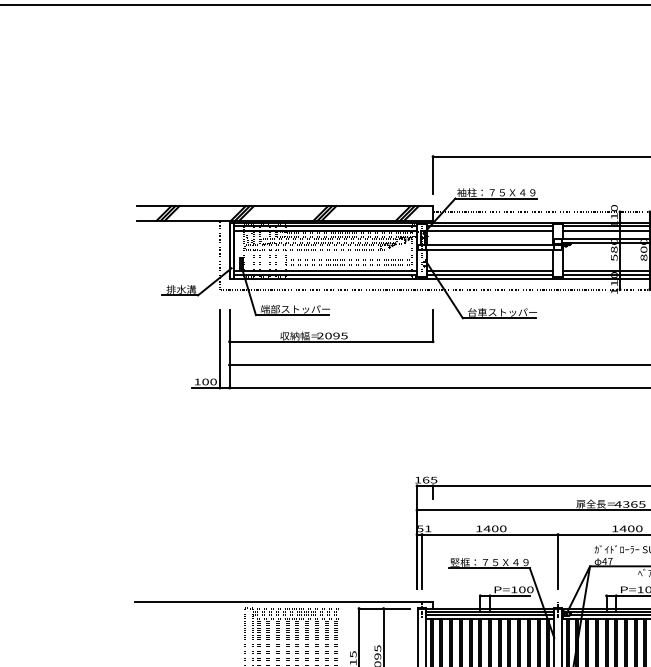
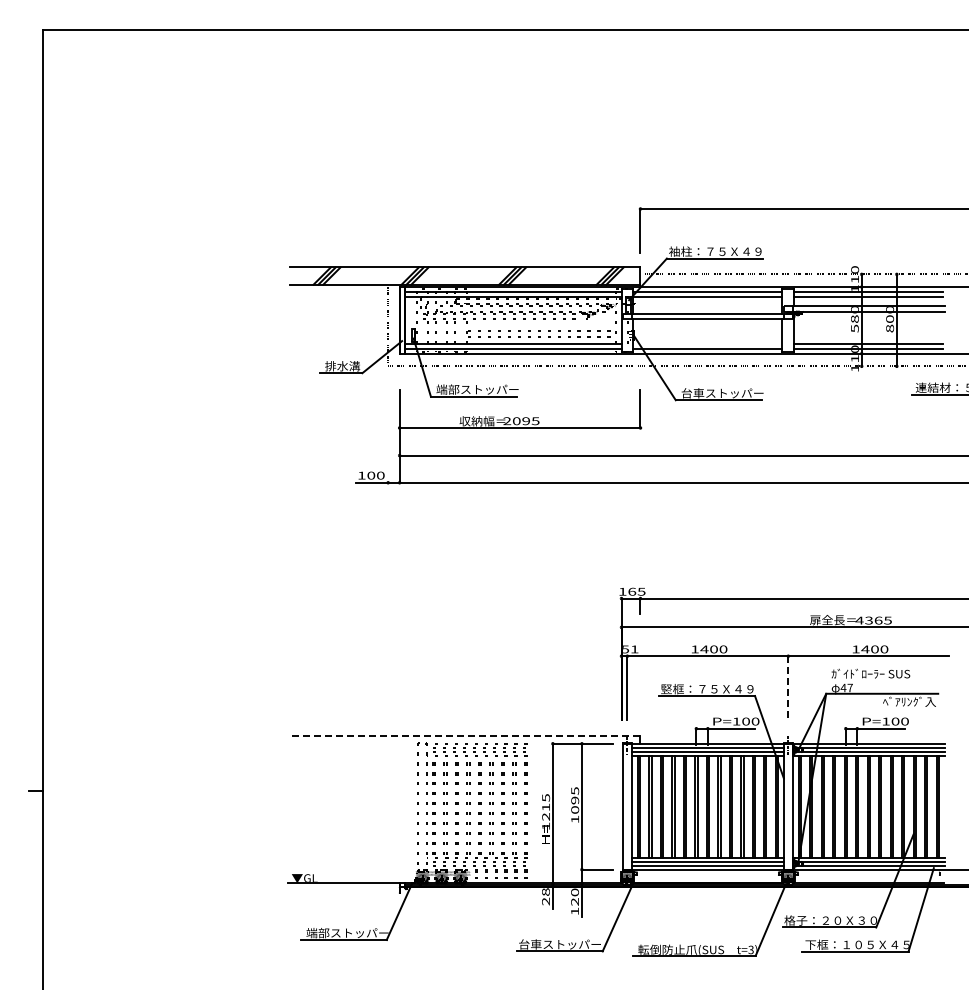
line: (489, 270) -> (707, 343), removed
line: (220, 348) -> (388, 436), removed
line: (558, 561) -> (788, 688), solid -> dashed
line: (283, 602) -> (463, 736), solid -> dashed

